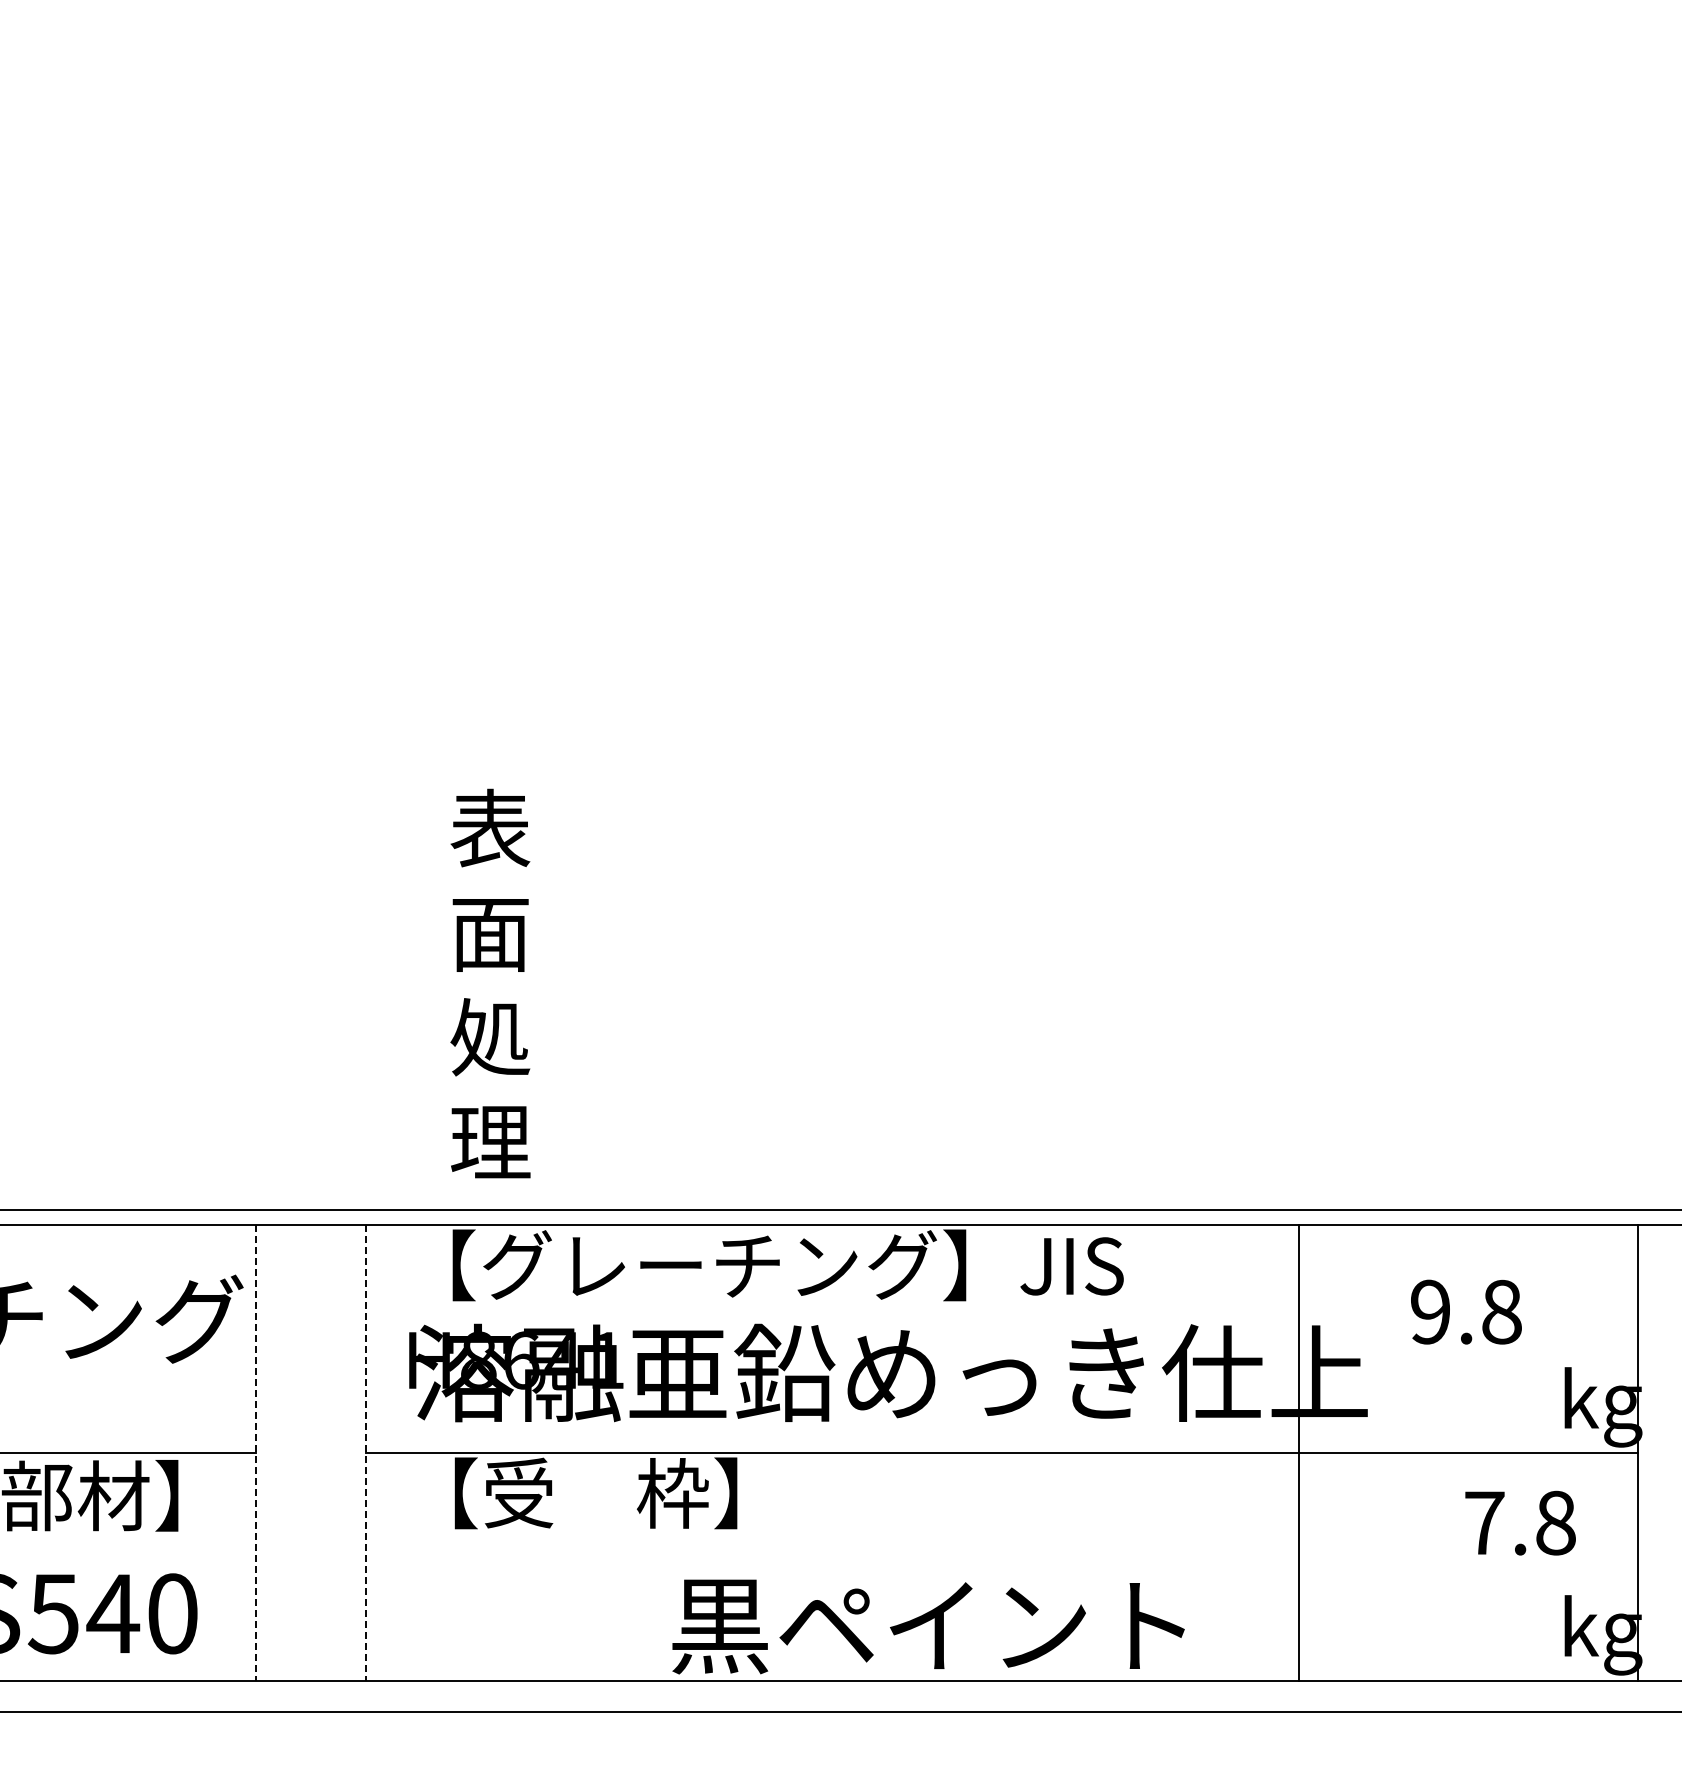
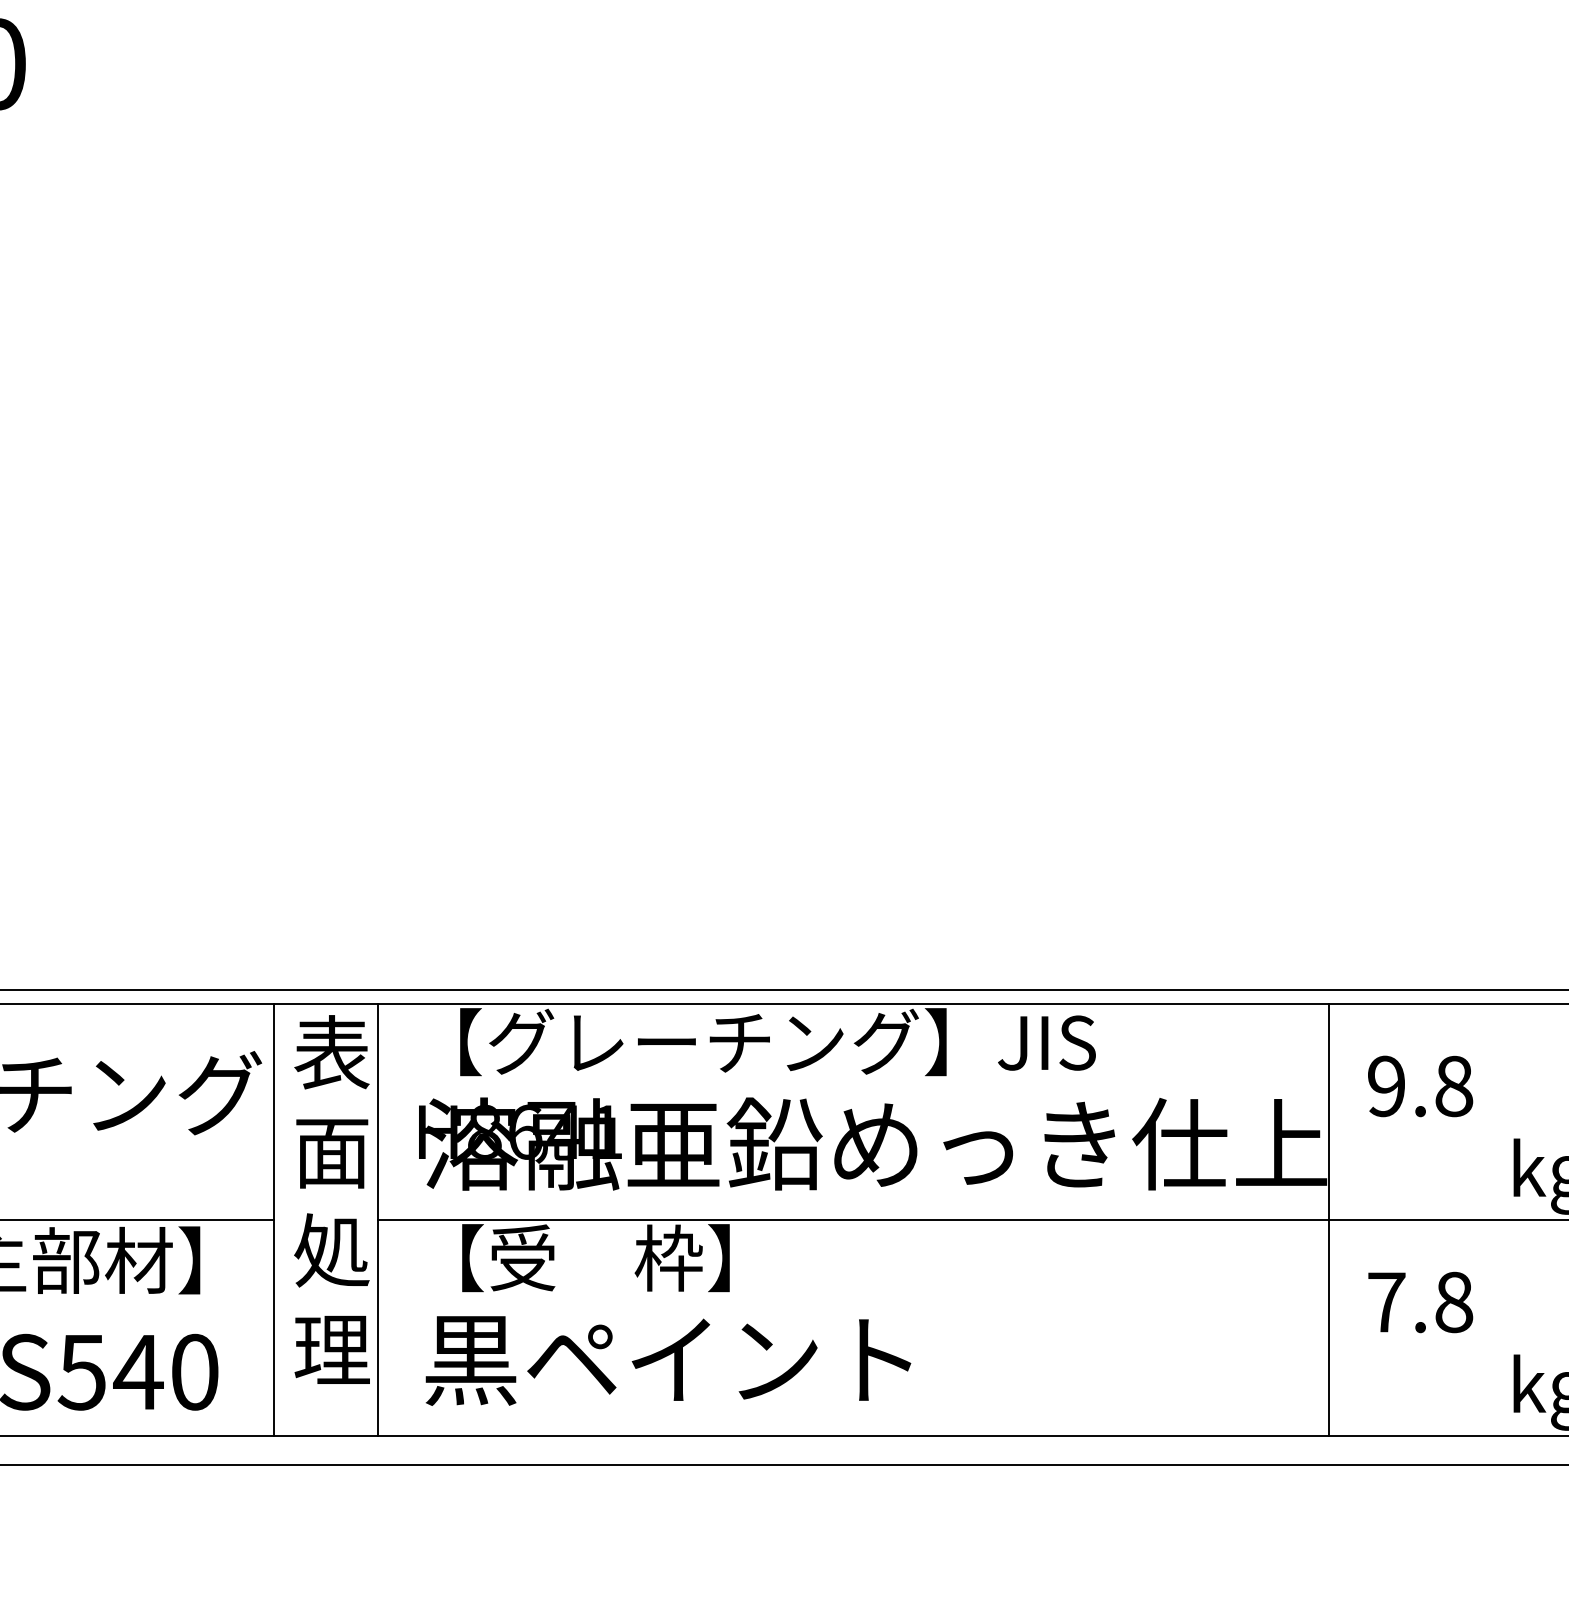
text: (490, 983) -> (332, 1199), moved
line: (256, 1452) -> (274, 1219), dashed -> solid
line: (366, 1452) -> (378, 1219), dashed -> solid
line: (1299, 1452) -> (1329, 1219), moved
text: (1520, 1522) -> (1420, 1301), moved
text: (928, 1626) -> (668, 1360), moved

